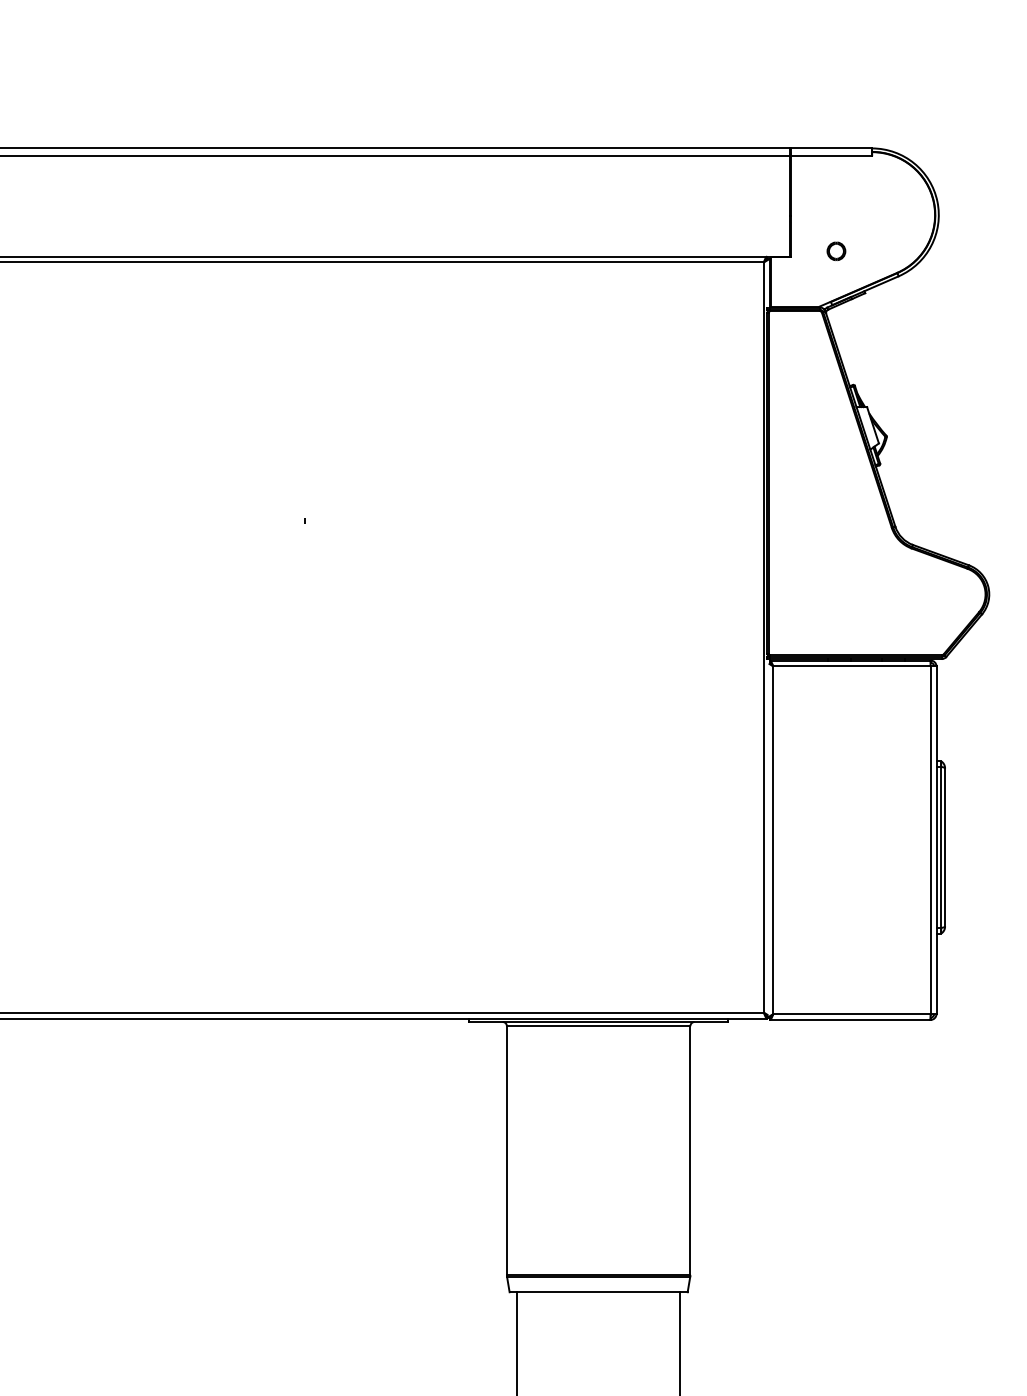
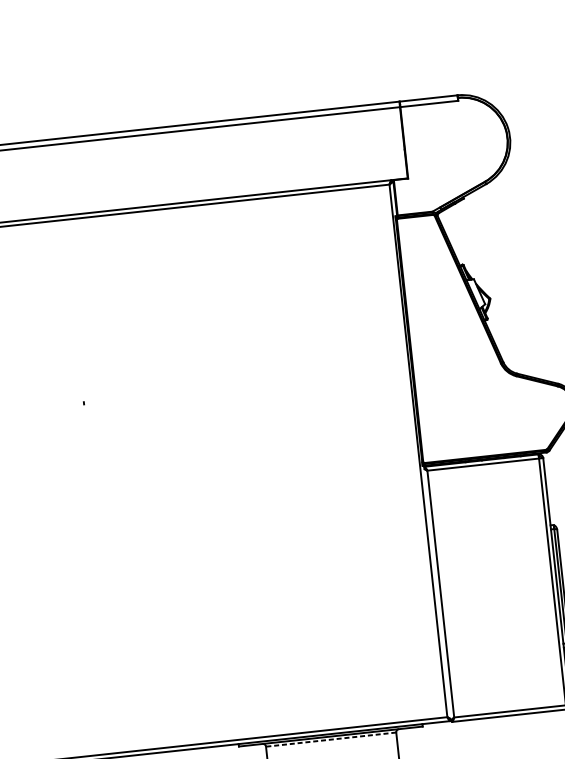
part: (836, 250) -> (440, 170), removed
line: (598, 1026) -> (331, 739), solid -> dashed

